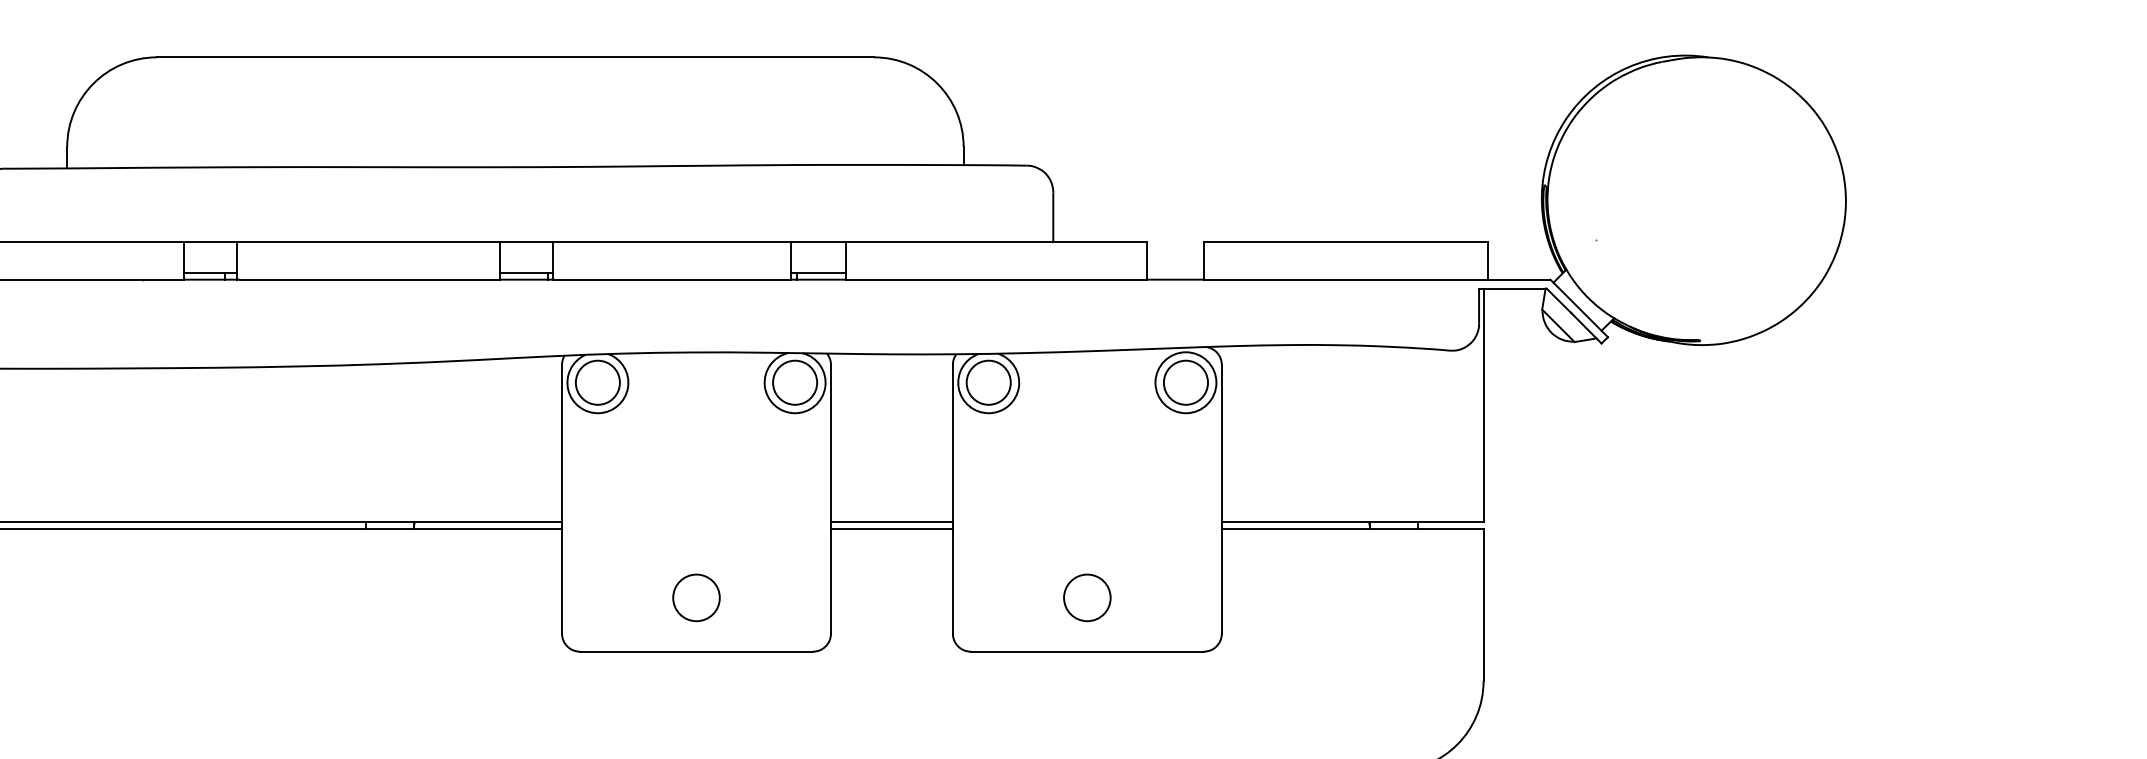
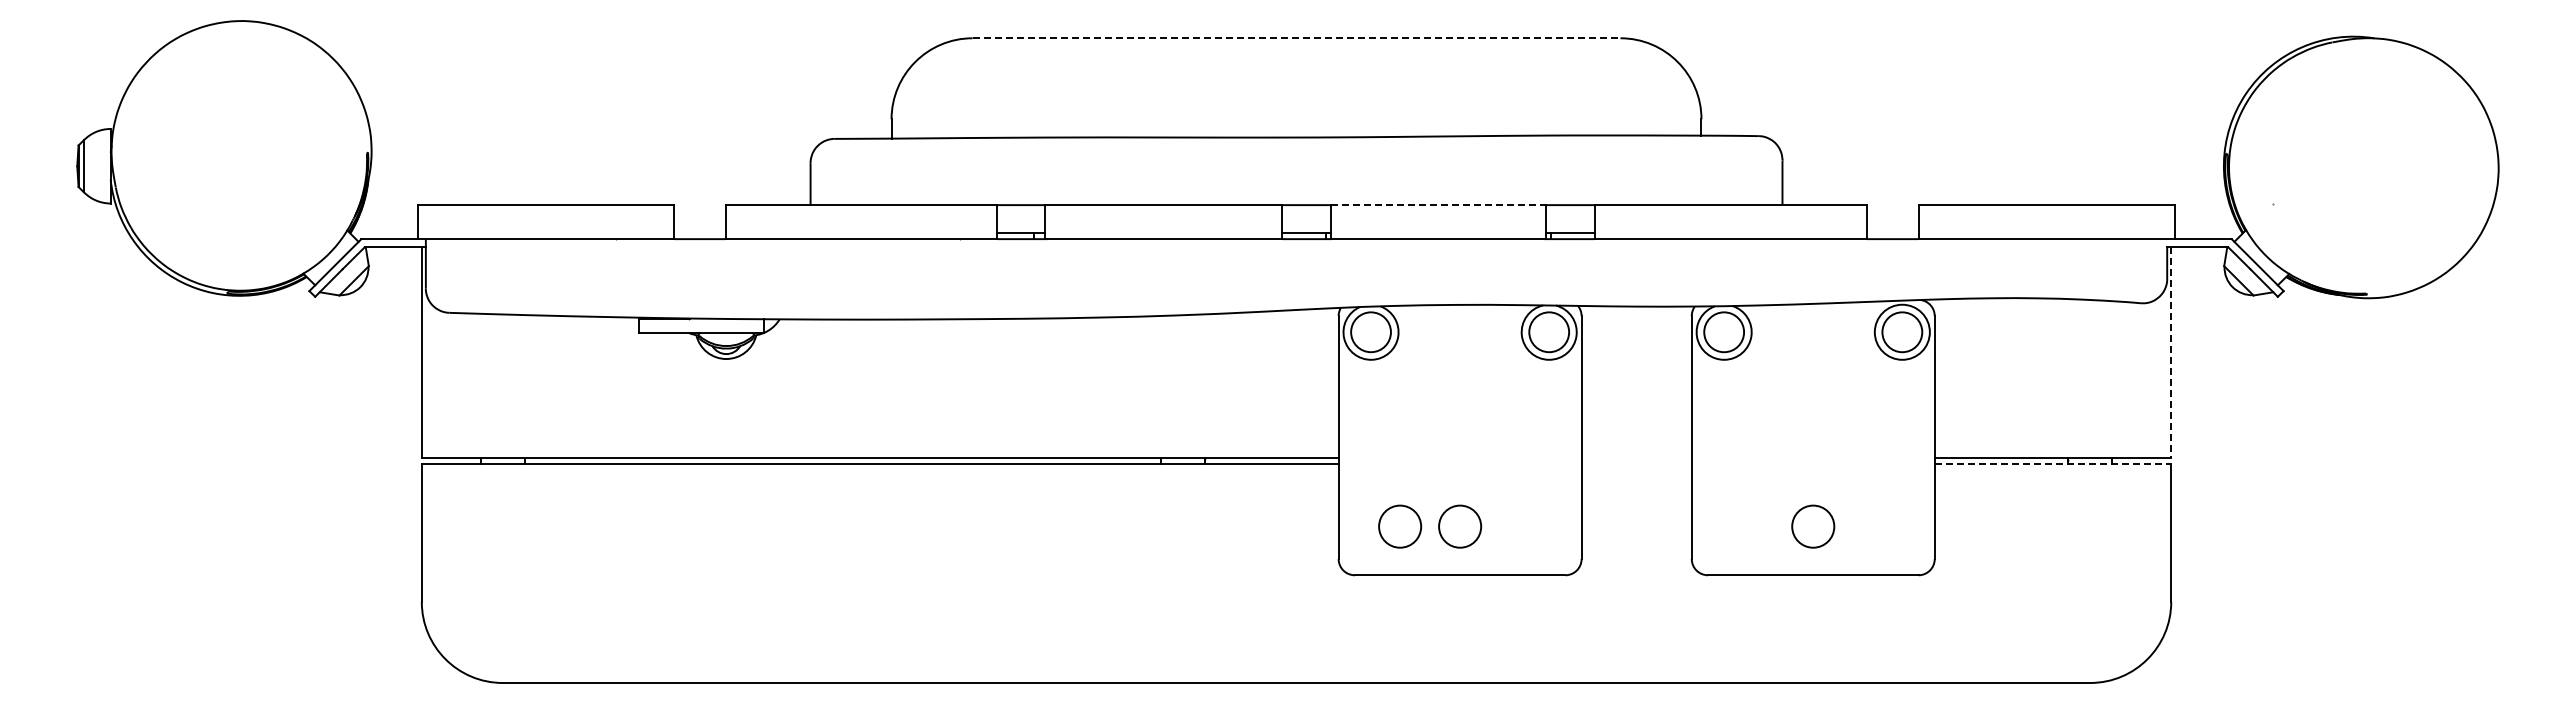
line: (515, 57) -> (1296, 38), solid -> dashed
line: (672, 242) -> (1438, 205), solid -> dashed
line: (1483, 406) -> (2171, 353), solid -> dashed
line: (891, 521) -> (1636, 457), removed
line: (891, 529) -> (1636, 464), removed
line: (1353, 529) -> (2053, 464), solid -> dashed
circle: (630, 597) -> (1400, 526), added

